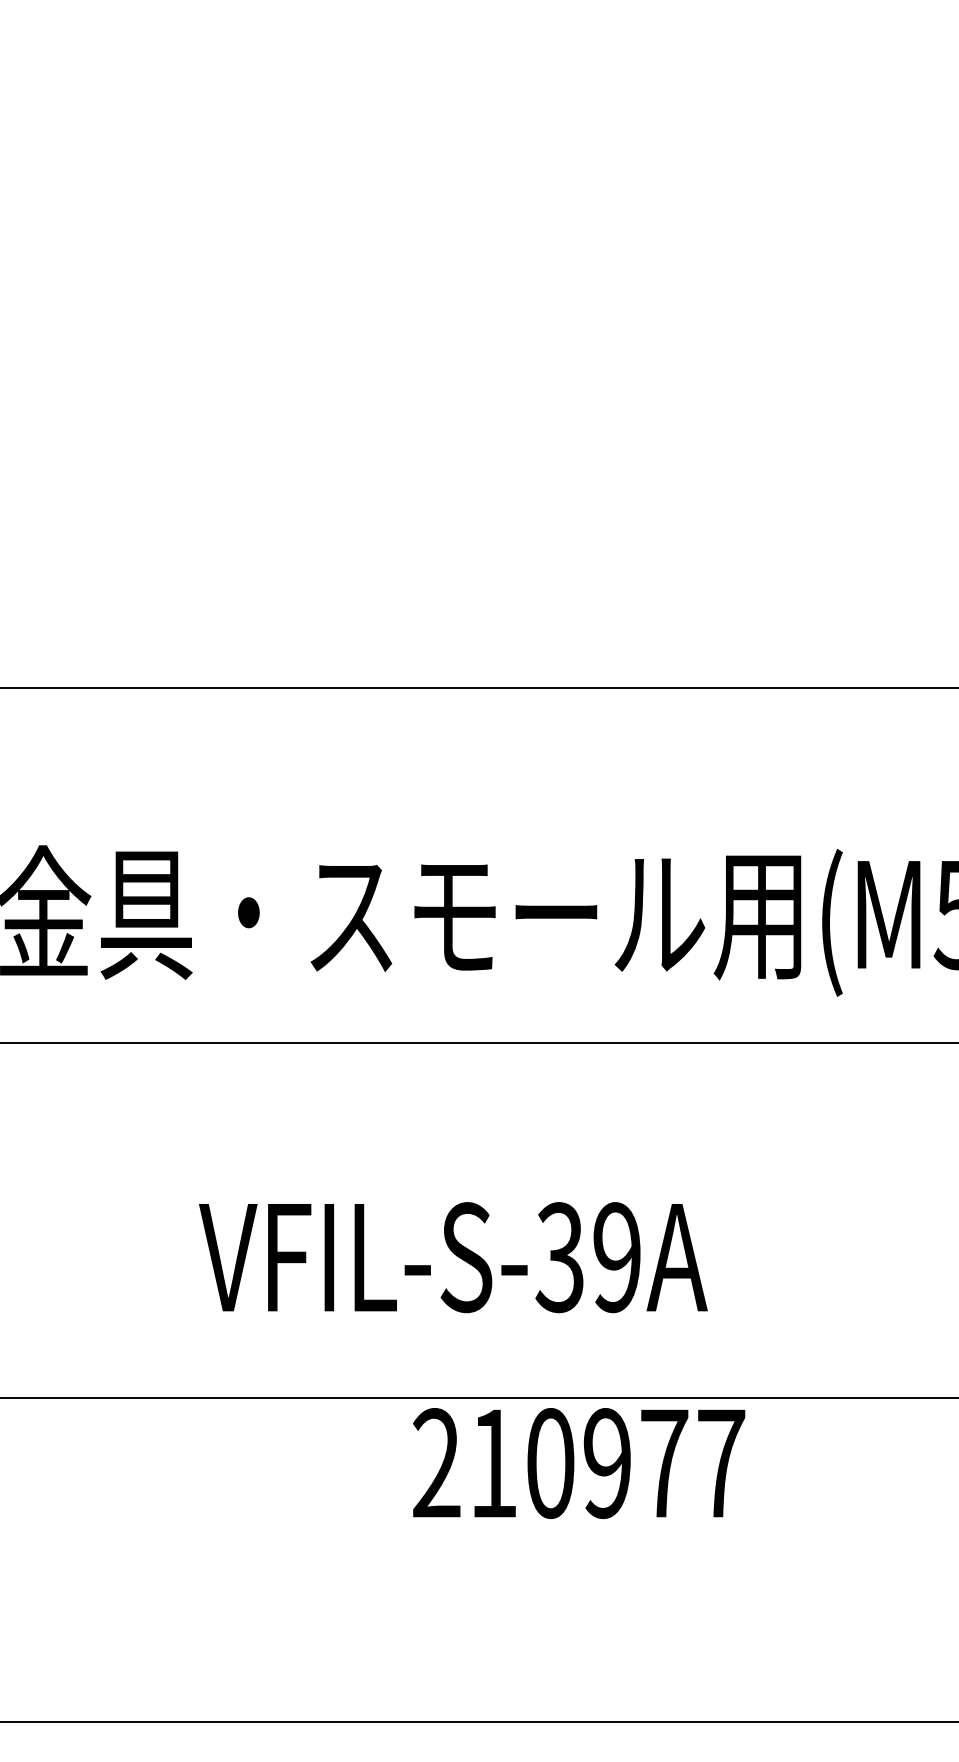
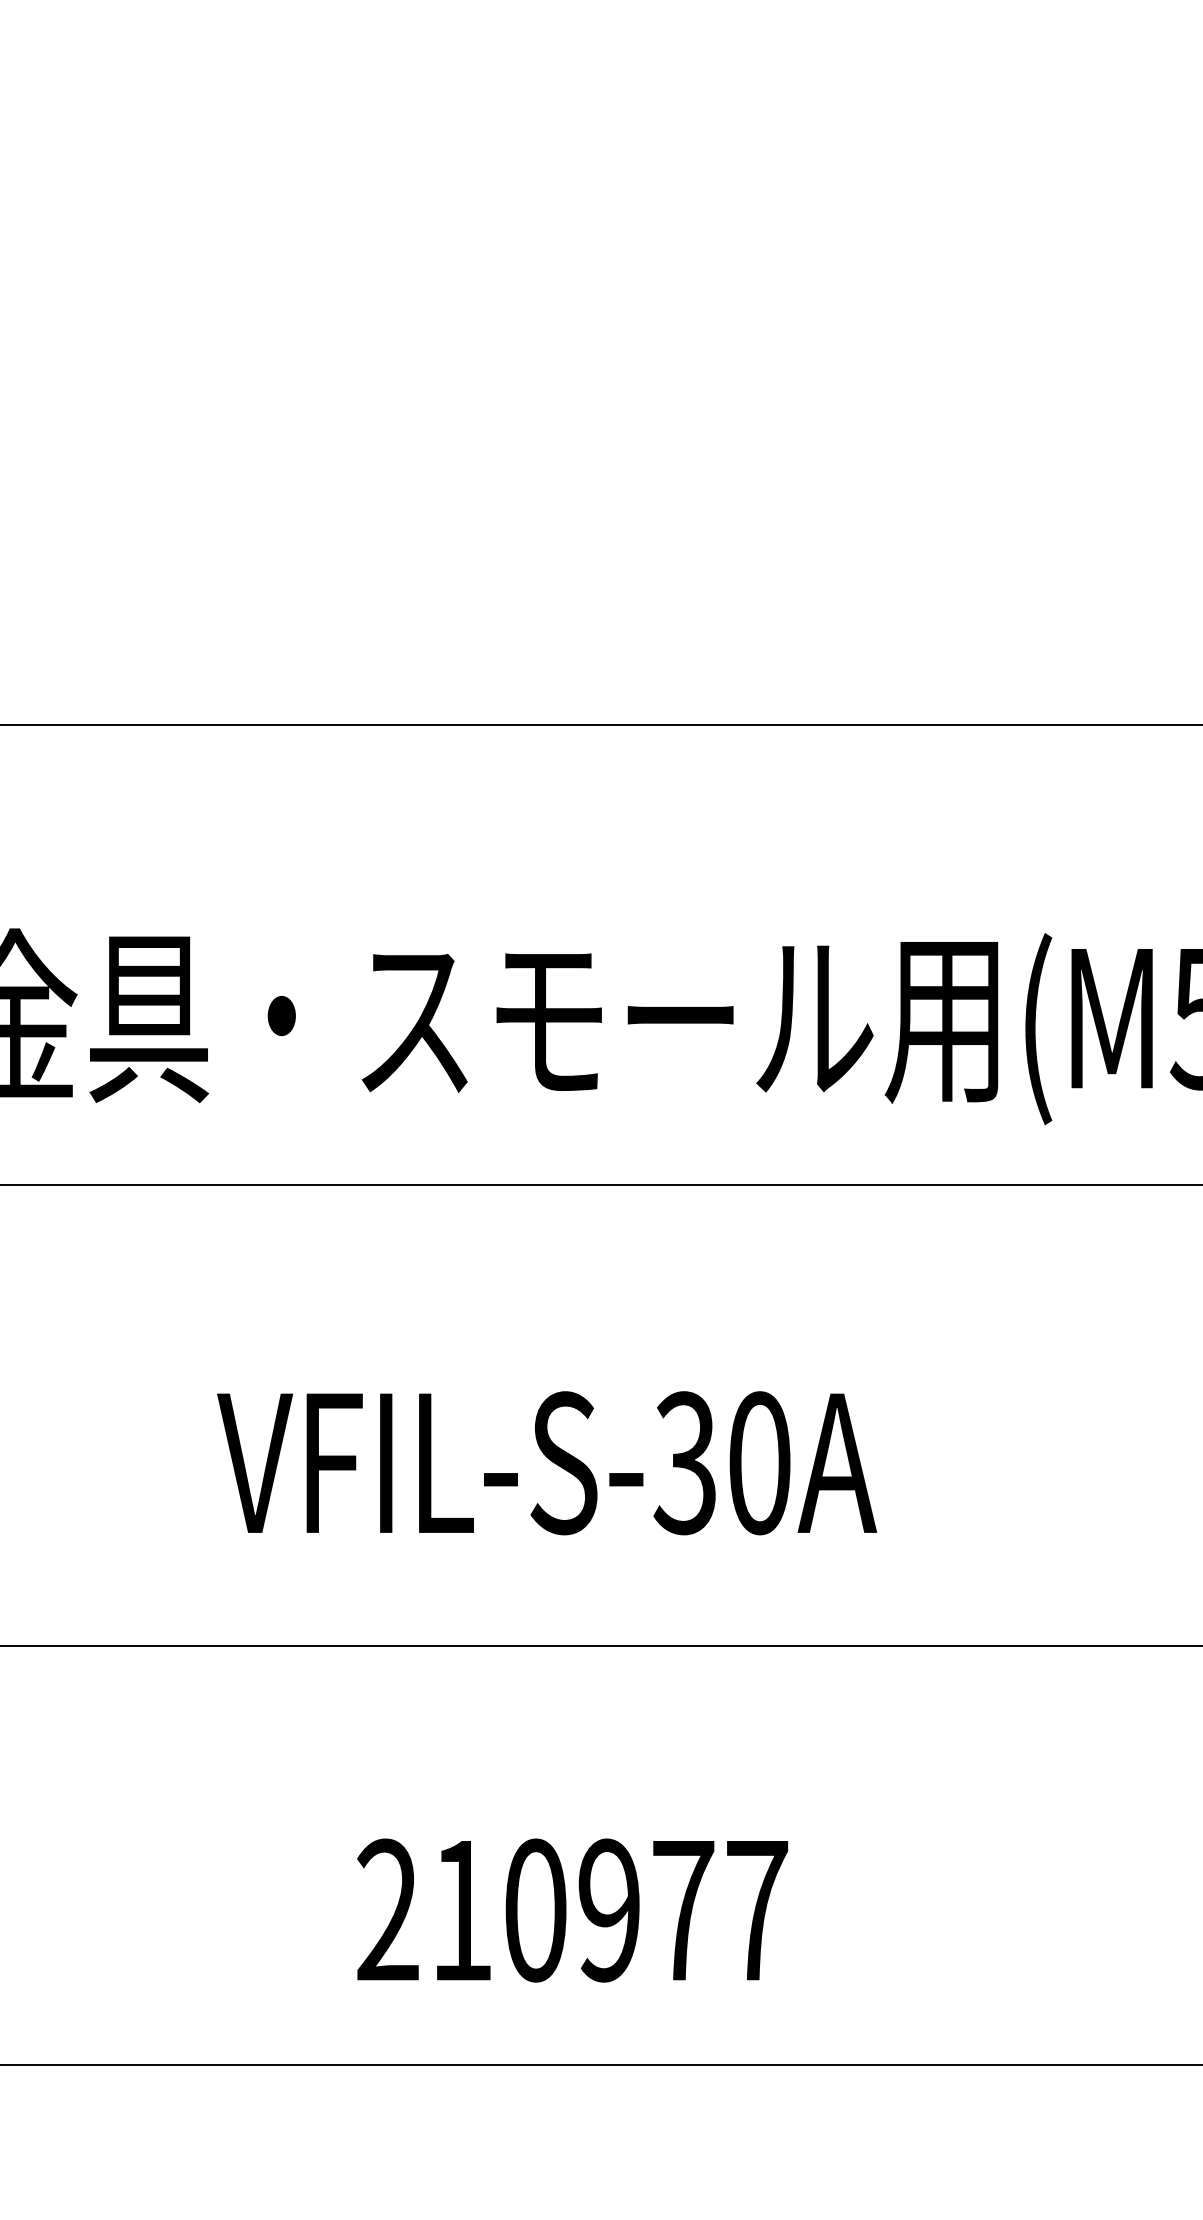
text: (616, 1257) -> (758, 1463), VFIL-S-39A -> VFIL-S-30A
text: (579, 1463) -> (573, 1910), moved

